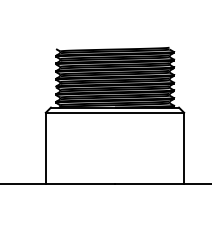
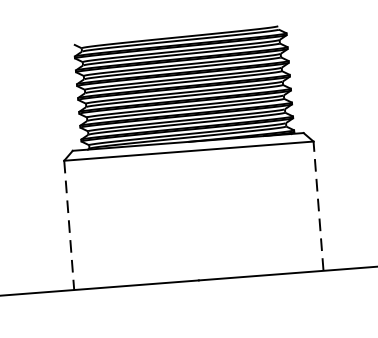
line: (45, 148) -> (68, 225), solid -> dashed
line: (184, 148) -> (319, 205), solid -> dashed

